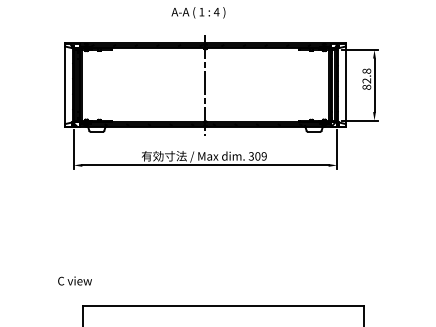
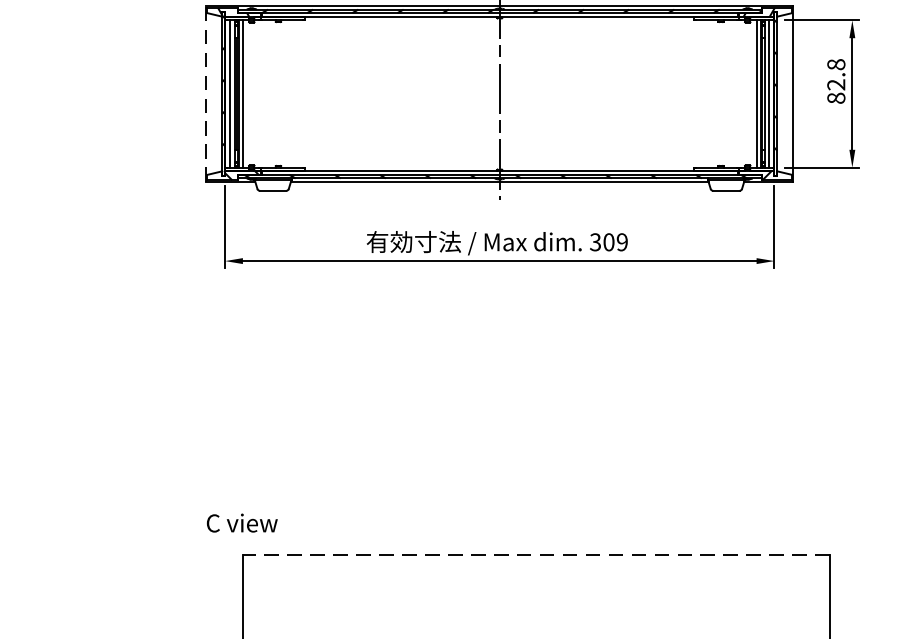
line: (64, 84) -> (205, 92), solid -> dashed
text: (74, 280) -> (241, 522), moved
line: (223, 306) -> (537, 555), solid -> dashed

